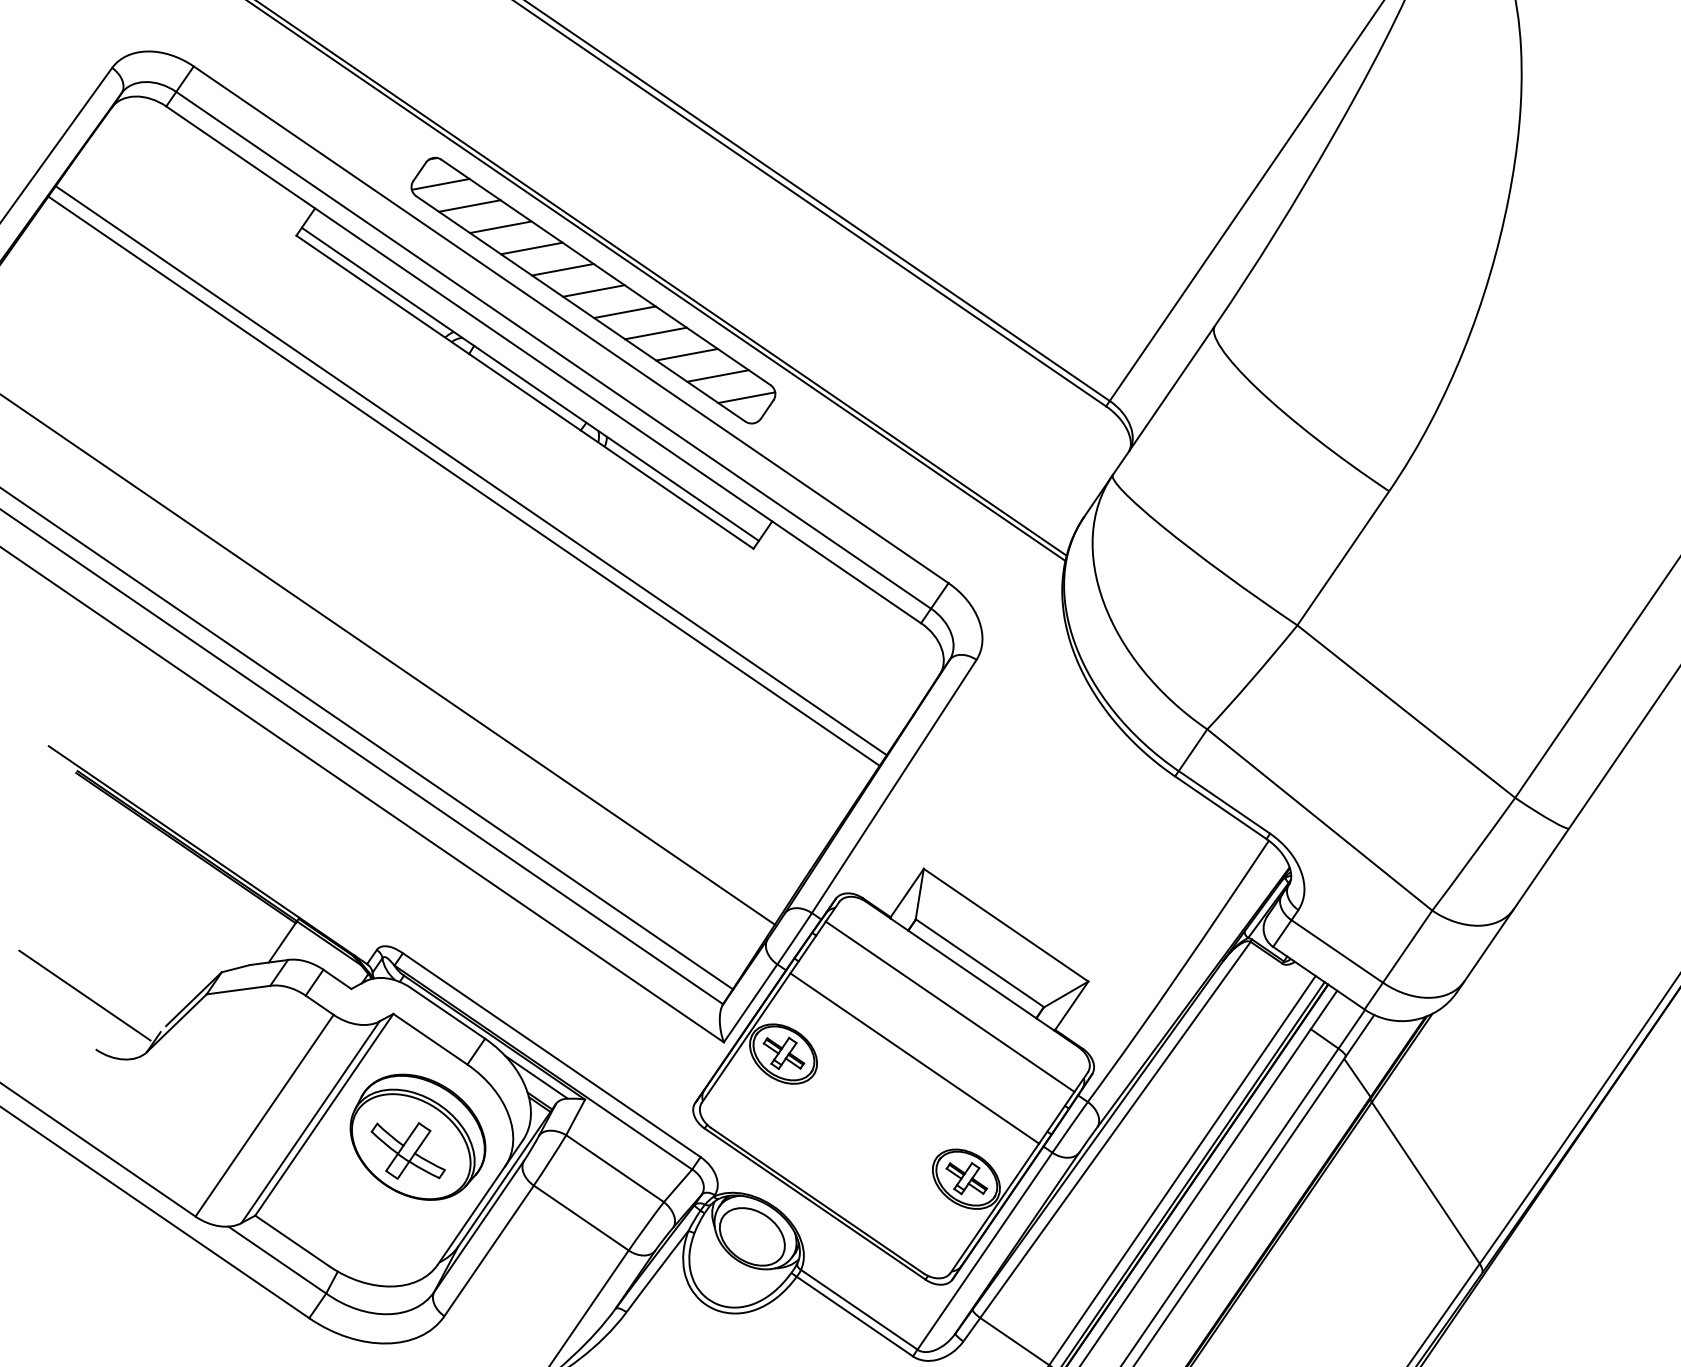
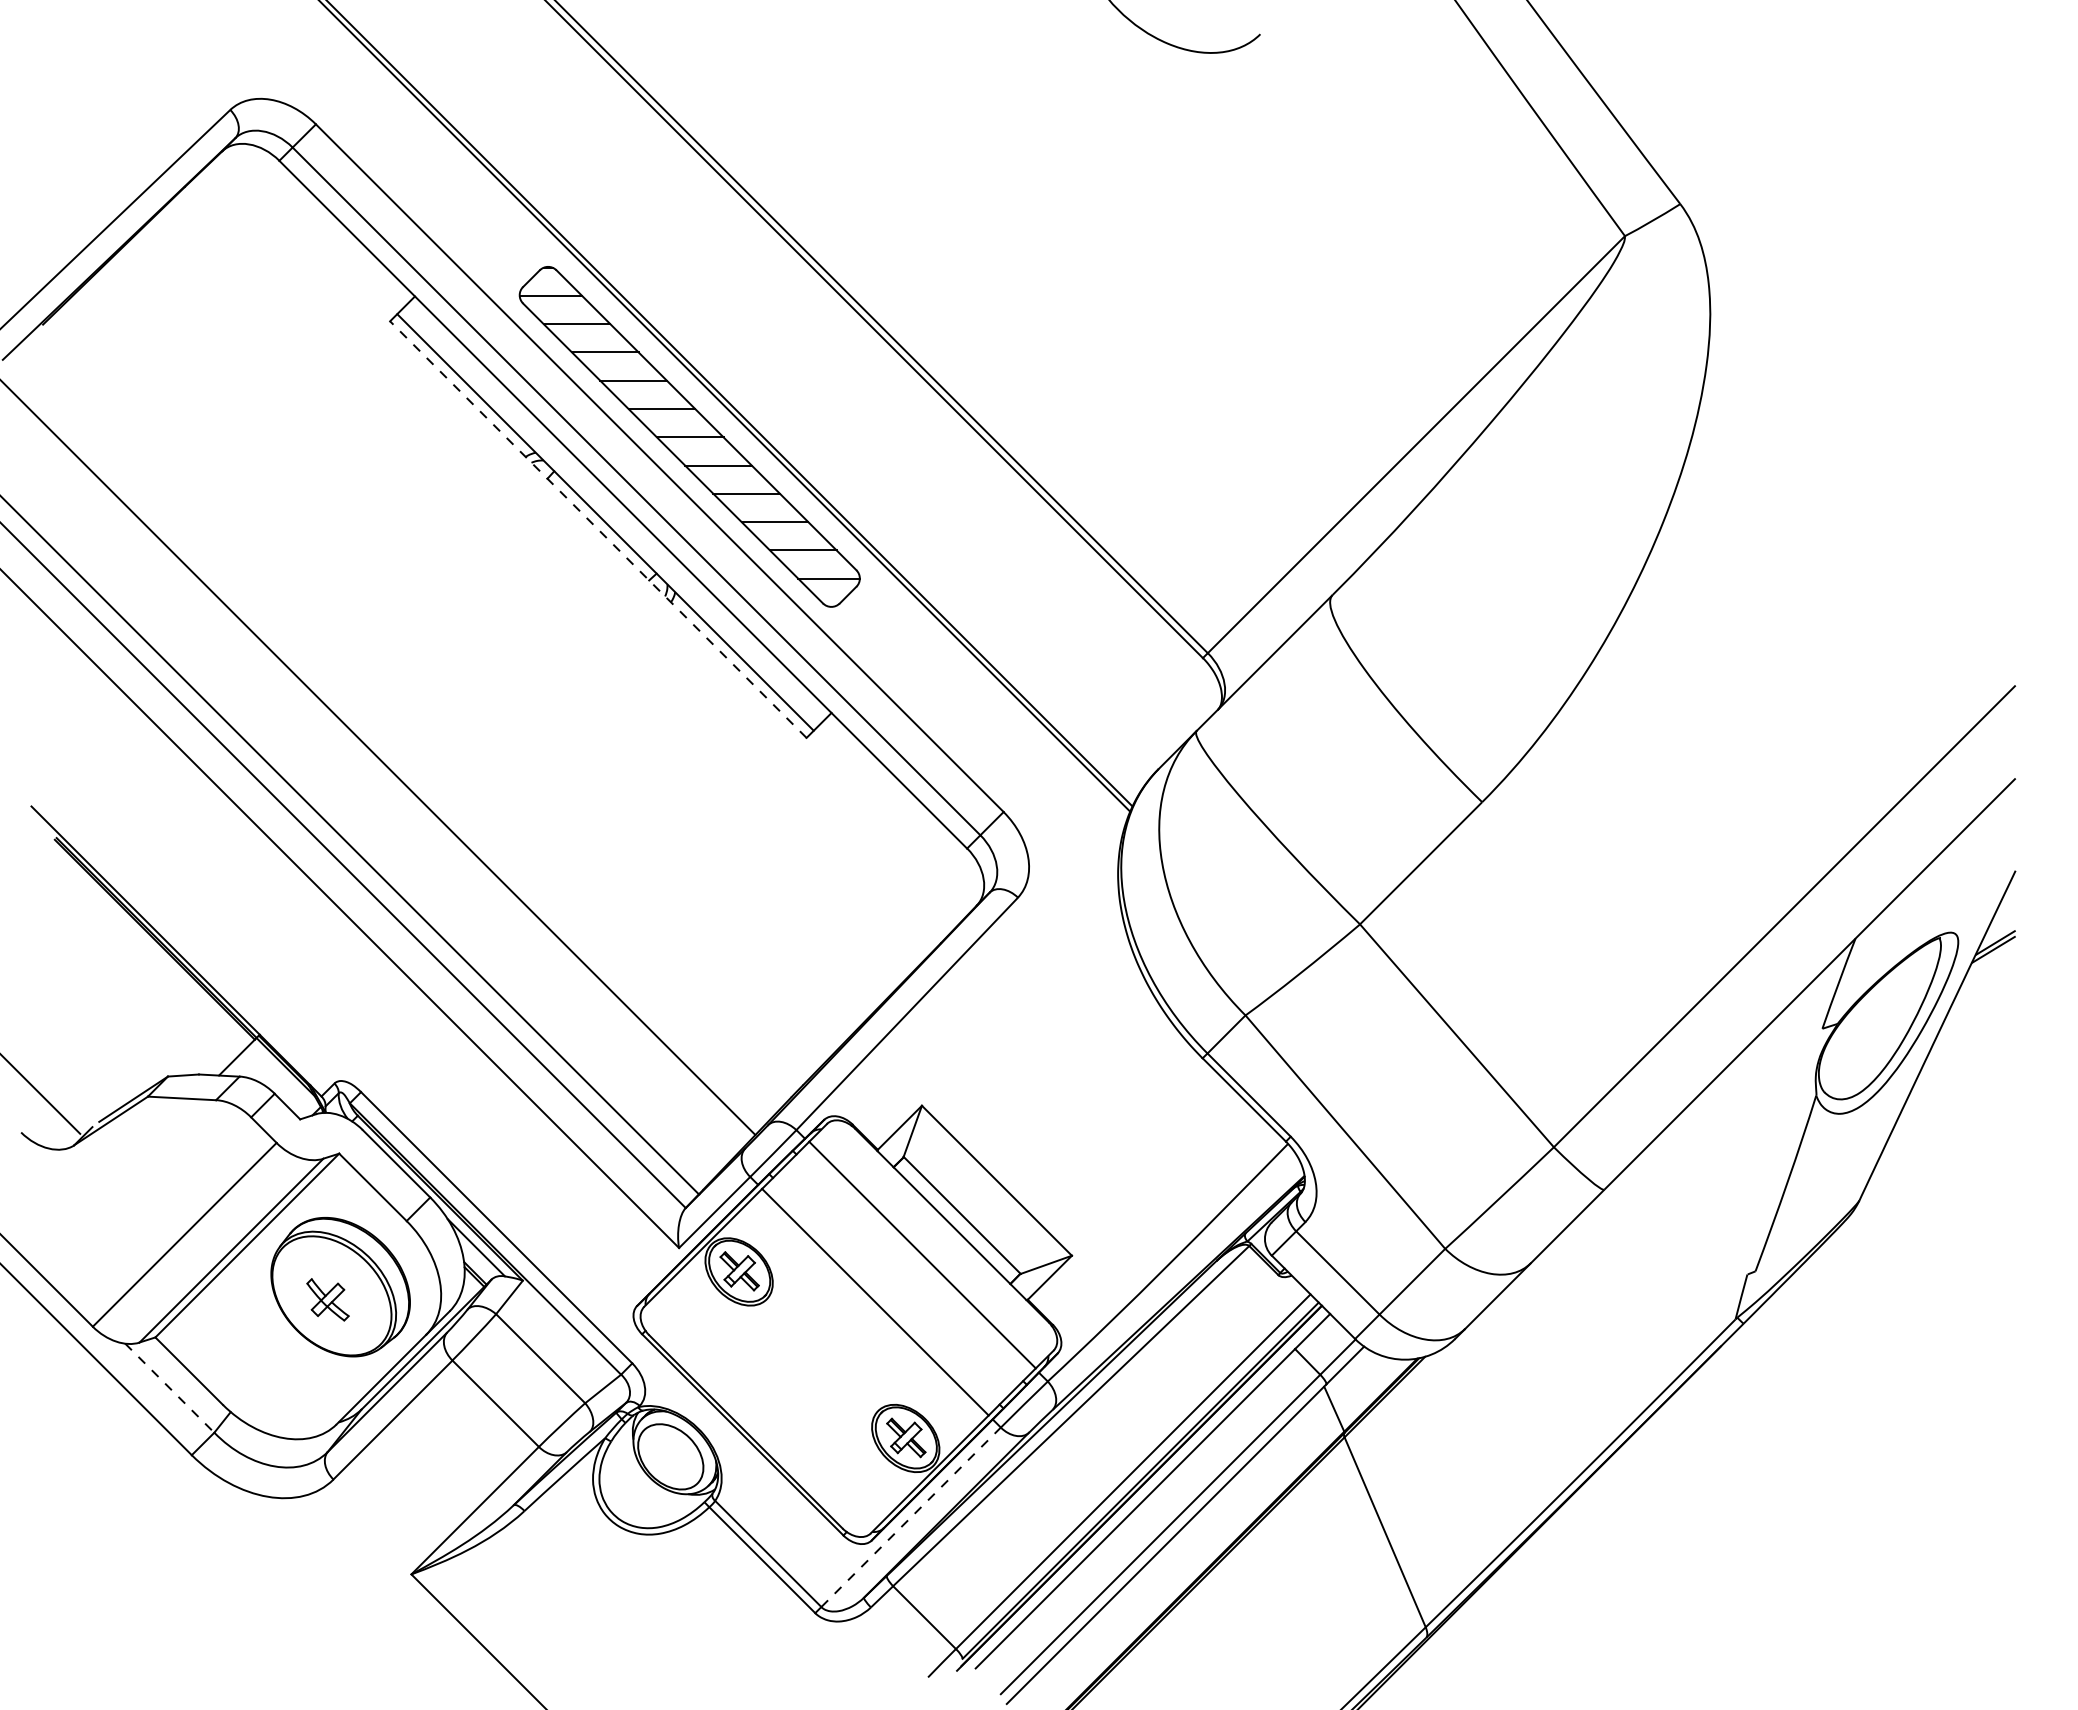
line: (525, 392) -> (598, 529), solid -> dashed
line: (470, 470) -> (526, 600), removed
line: (463, 481) -> (516, 610), removed
part: (407, 1150) -> (327, 1299), size x0.6
line: (985, 1251) -> (911, 1517), solid -> dashed
line: (278, 1260) -> (170, 1388), solid -> dashed

